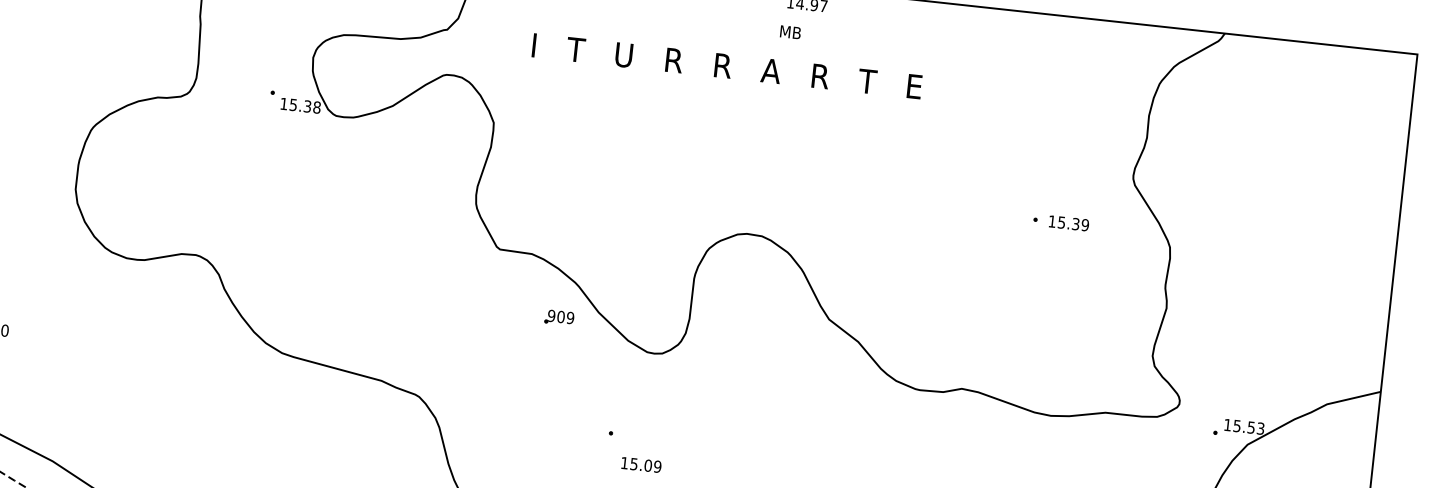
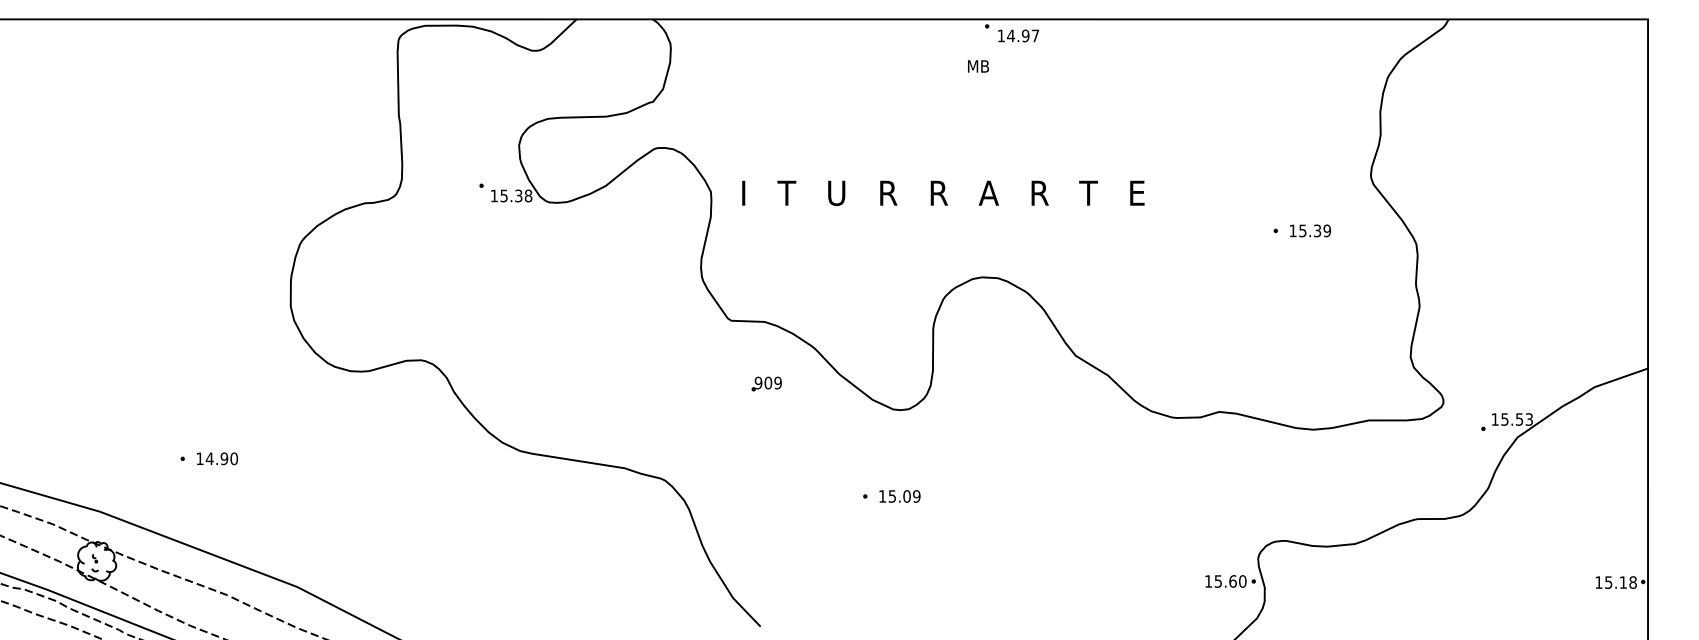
text: (790, 32) -> (978, 66), moved
text: (727, 66) -> (943, 193), moved
part: (559, 317) -> (766, 383), moved
text: (640, 464) -> (899, 496), moved

